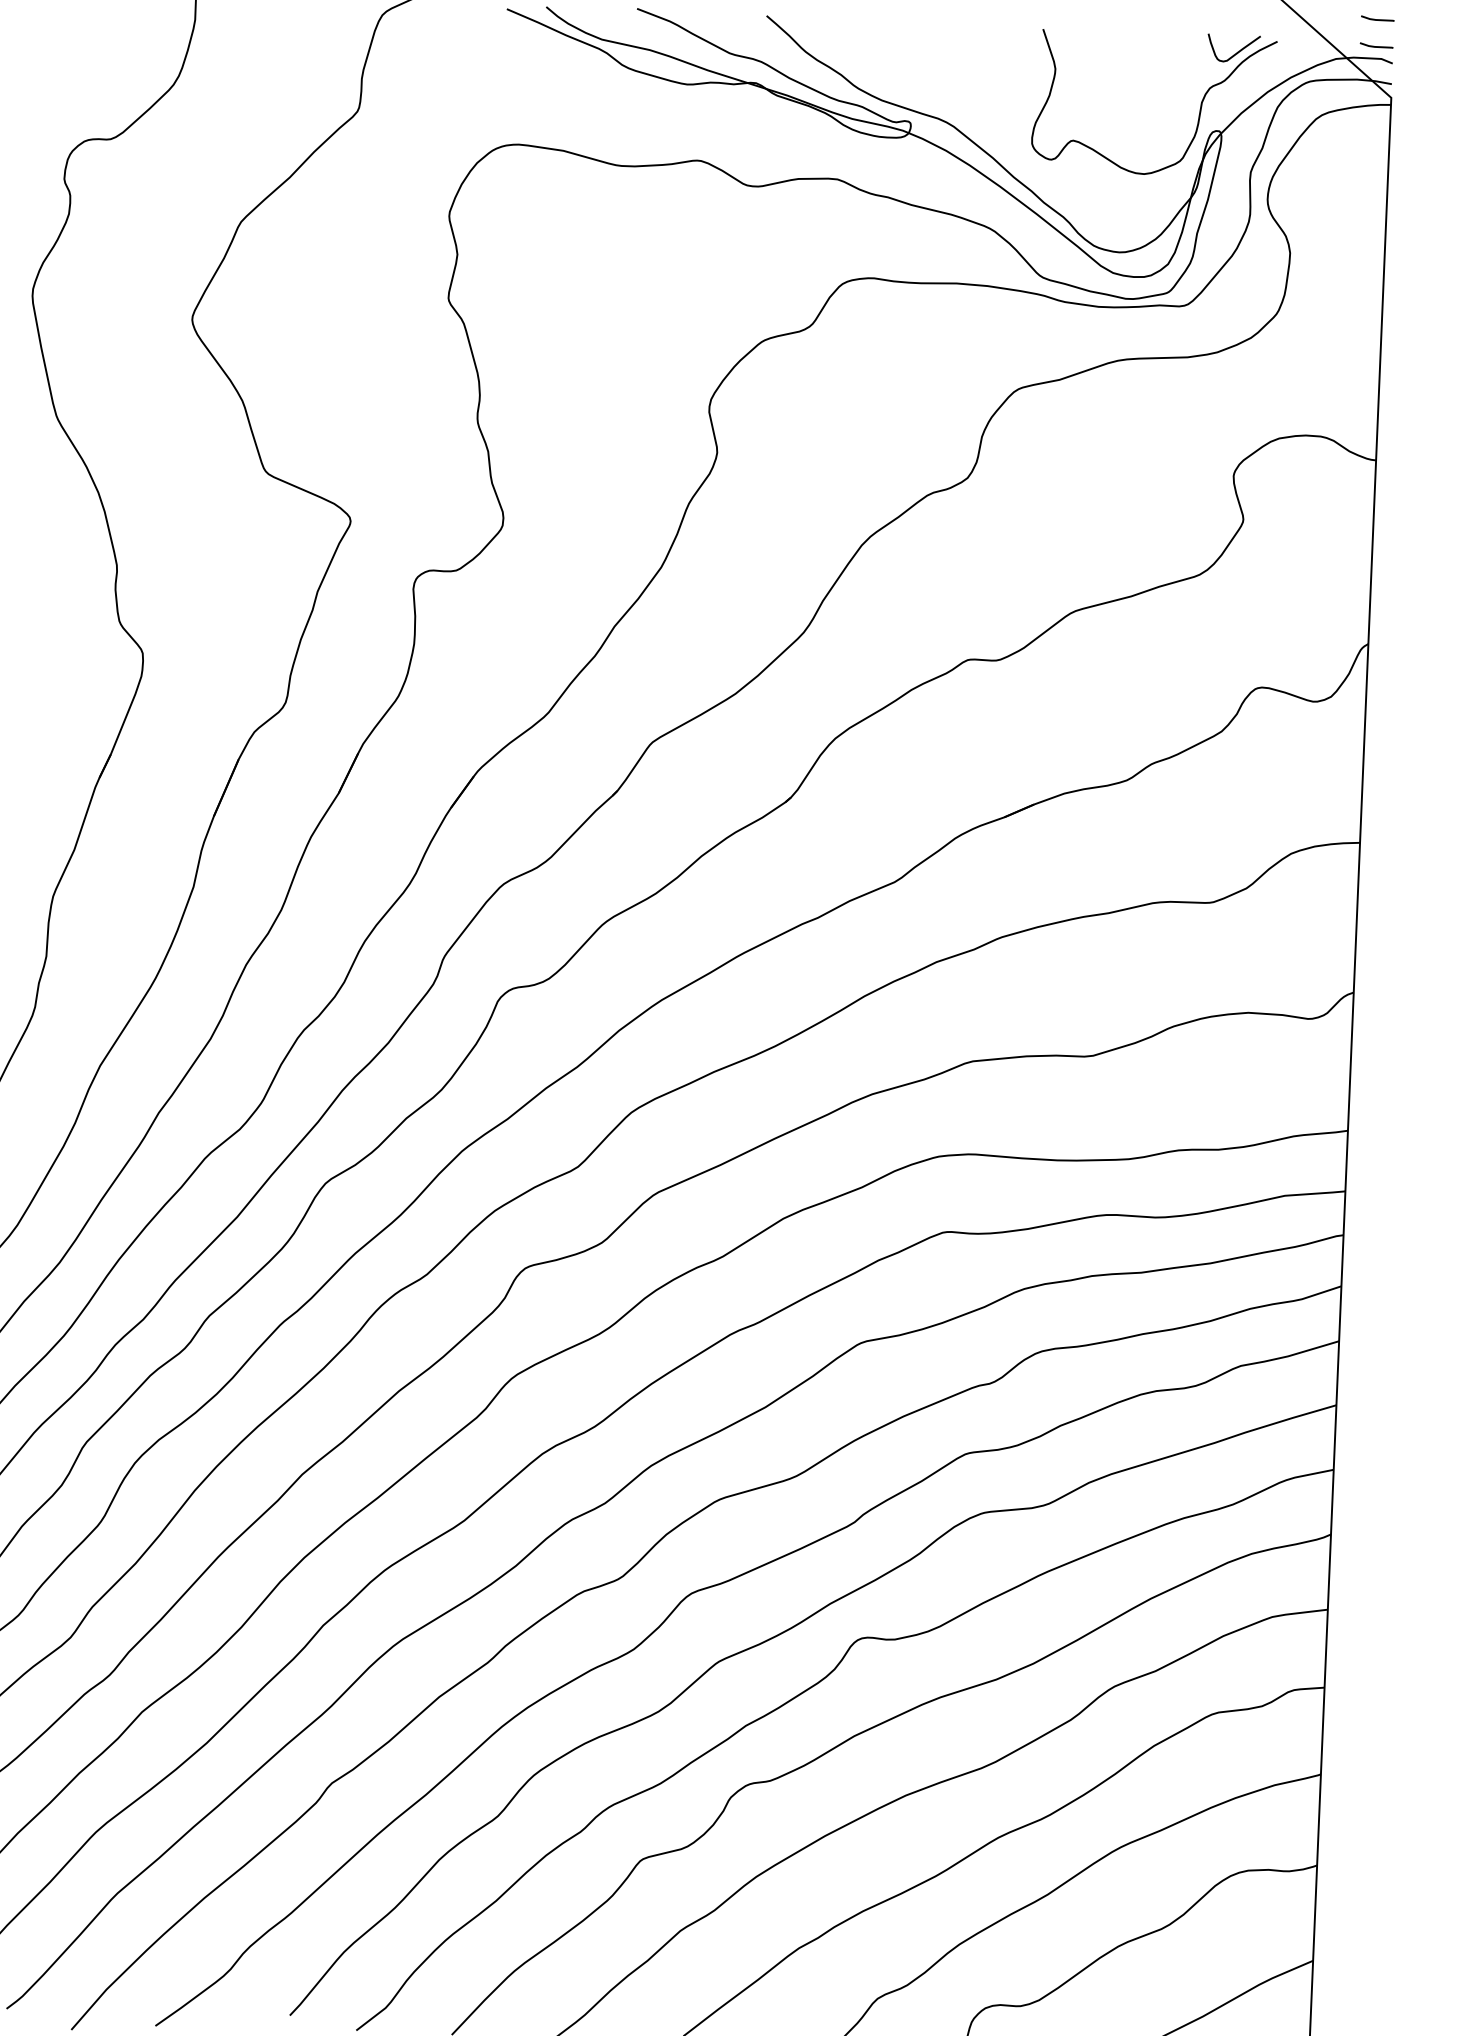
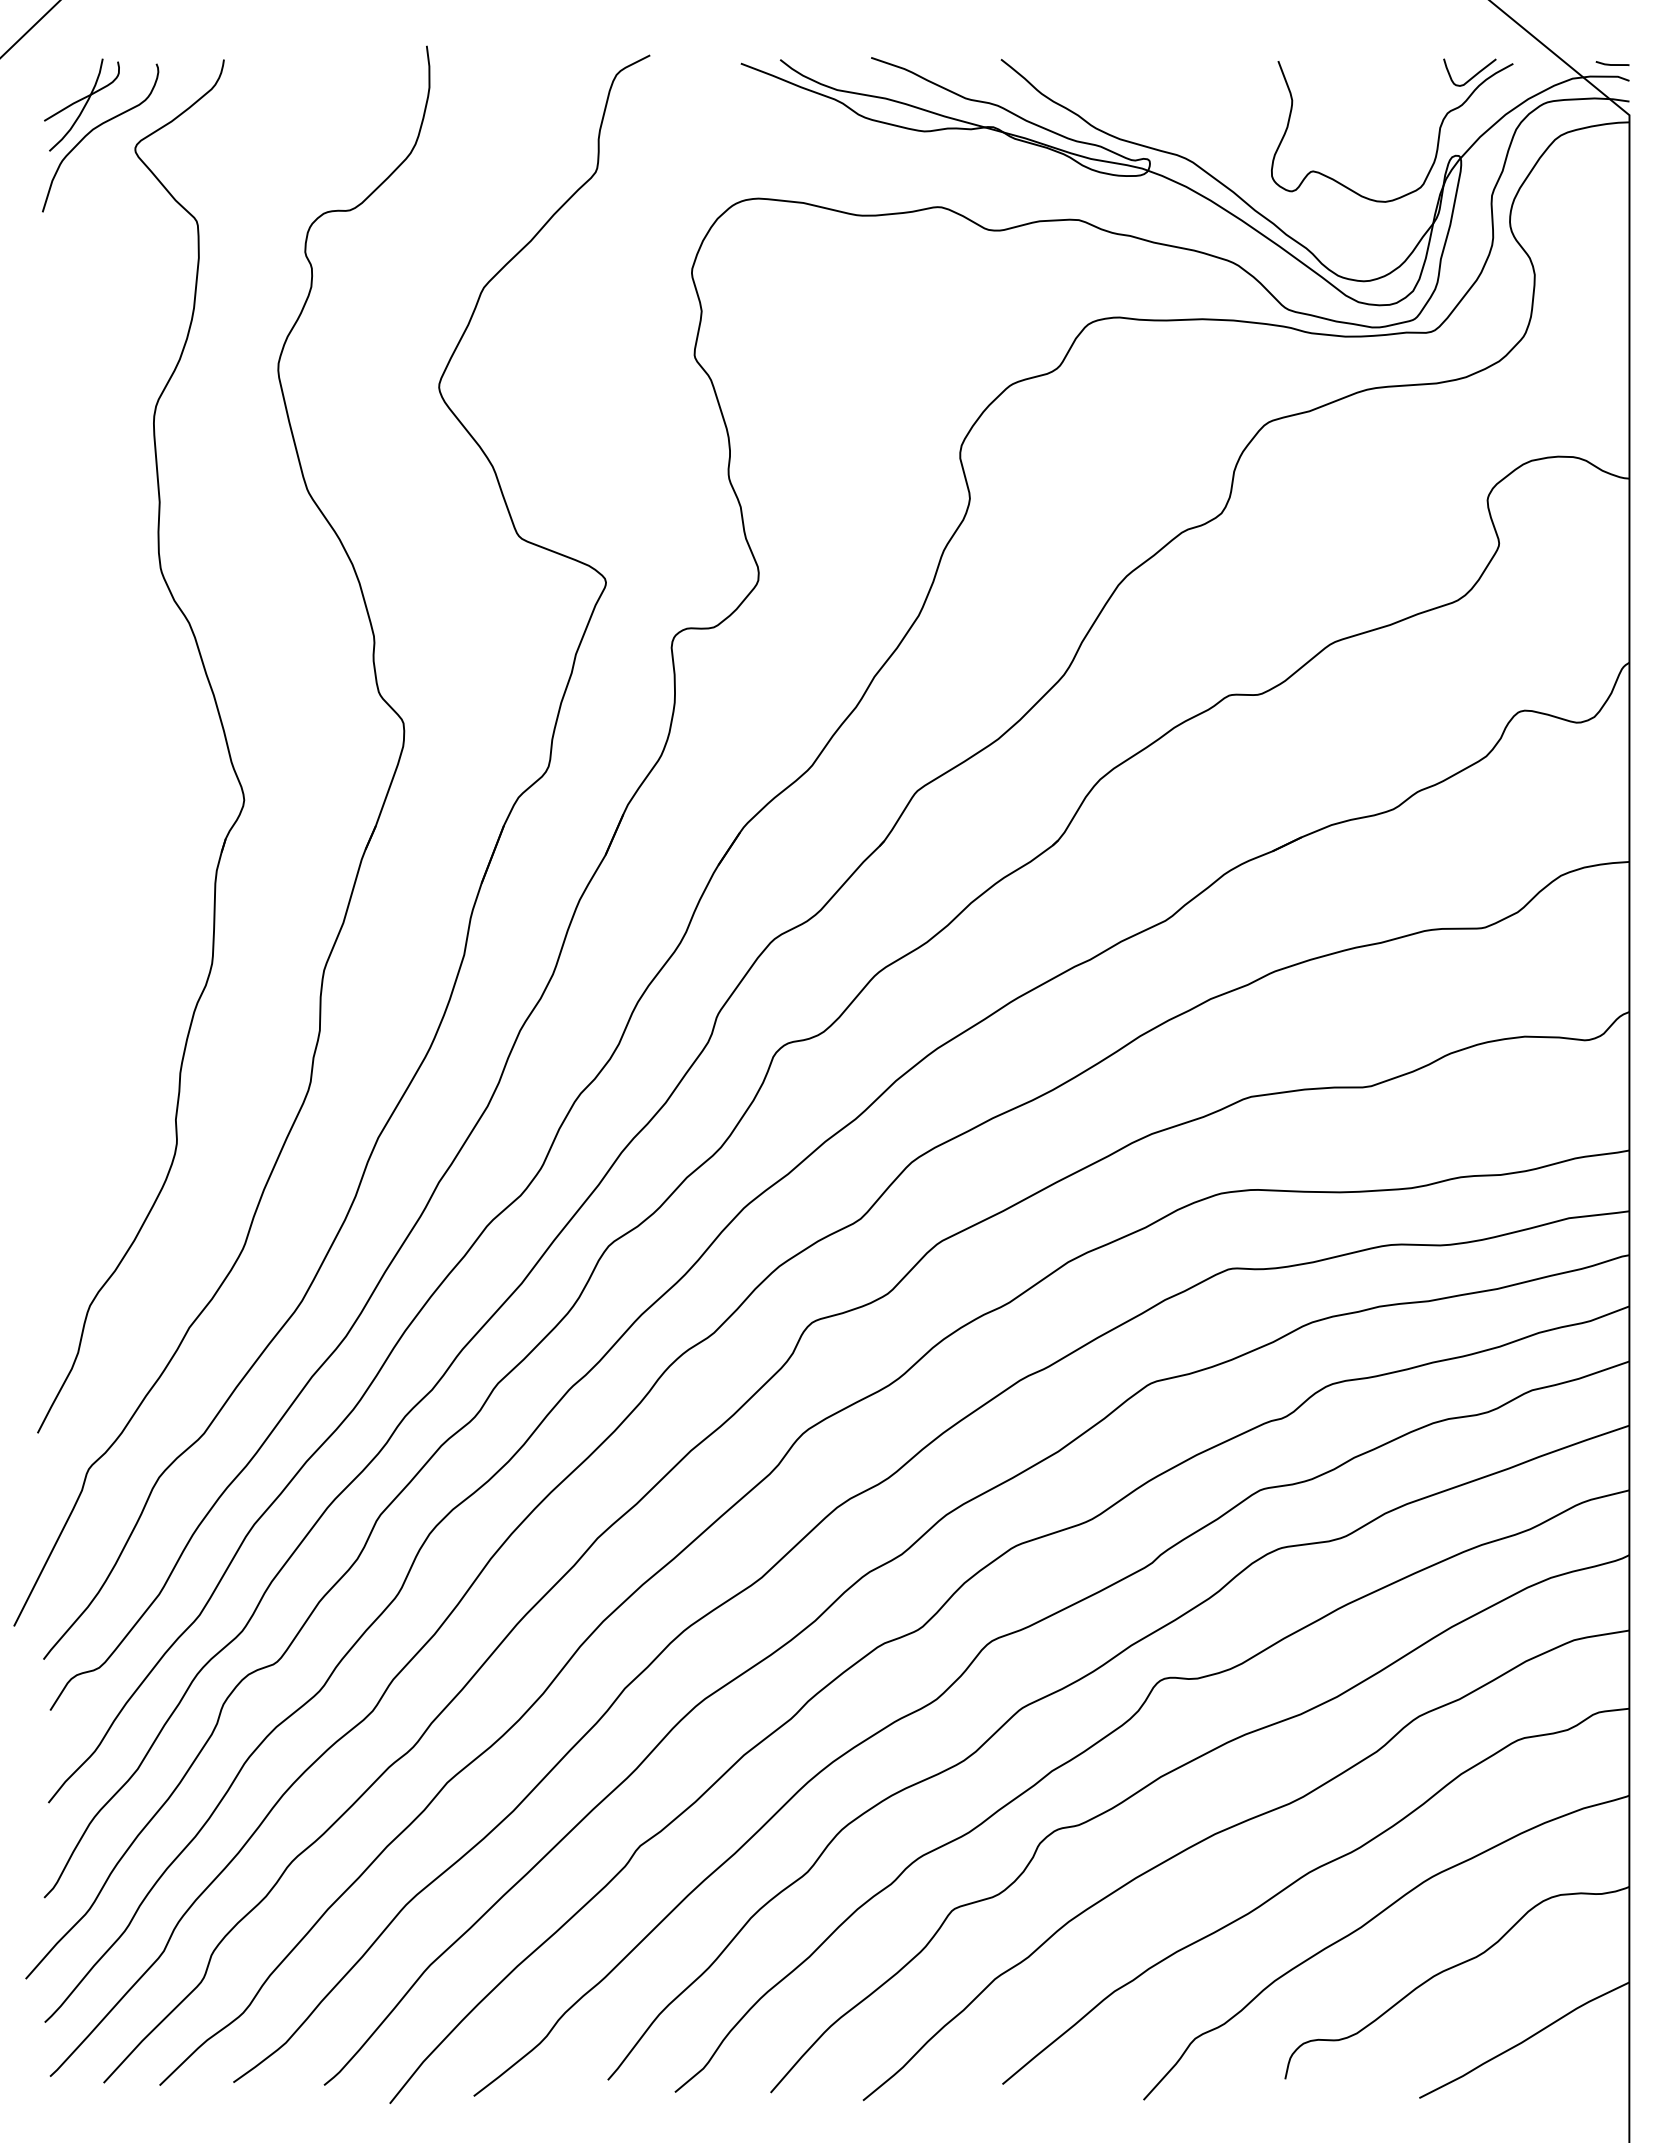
line: (1377, 19) -> (1612, 37), removed

